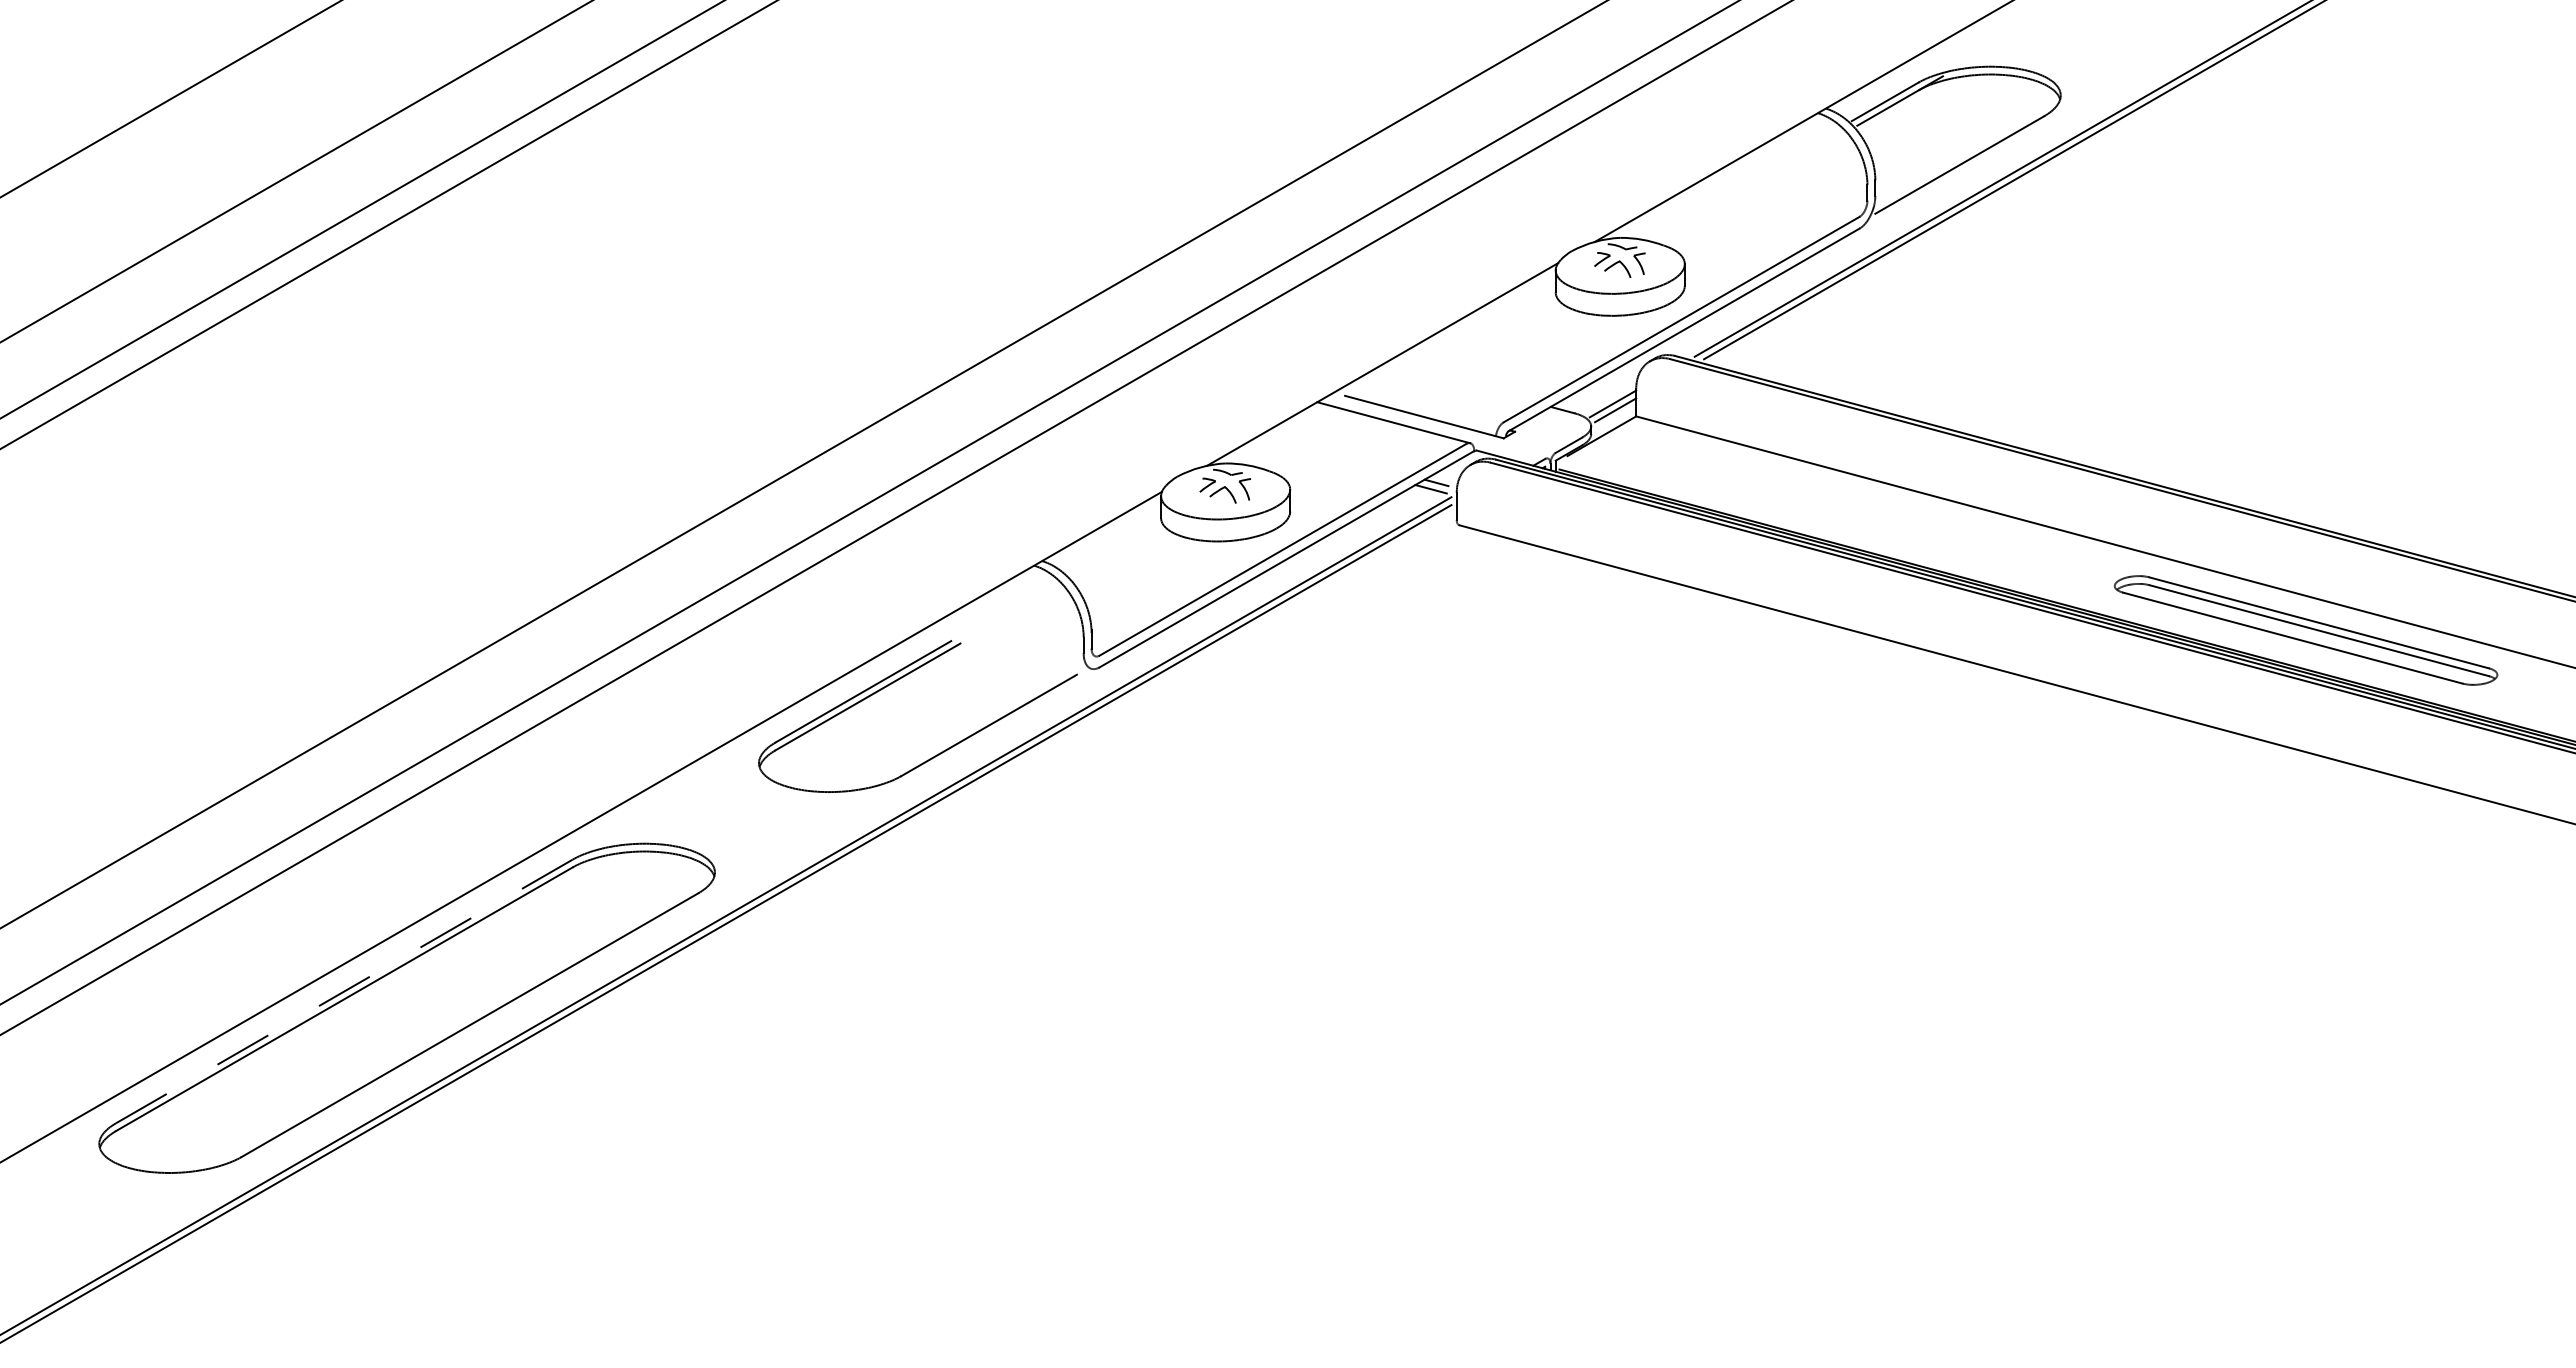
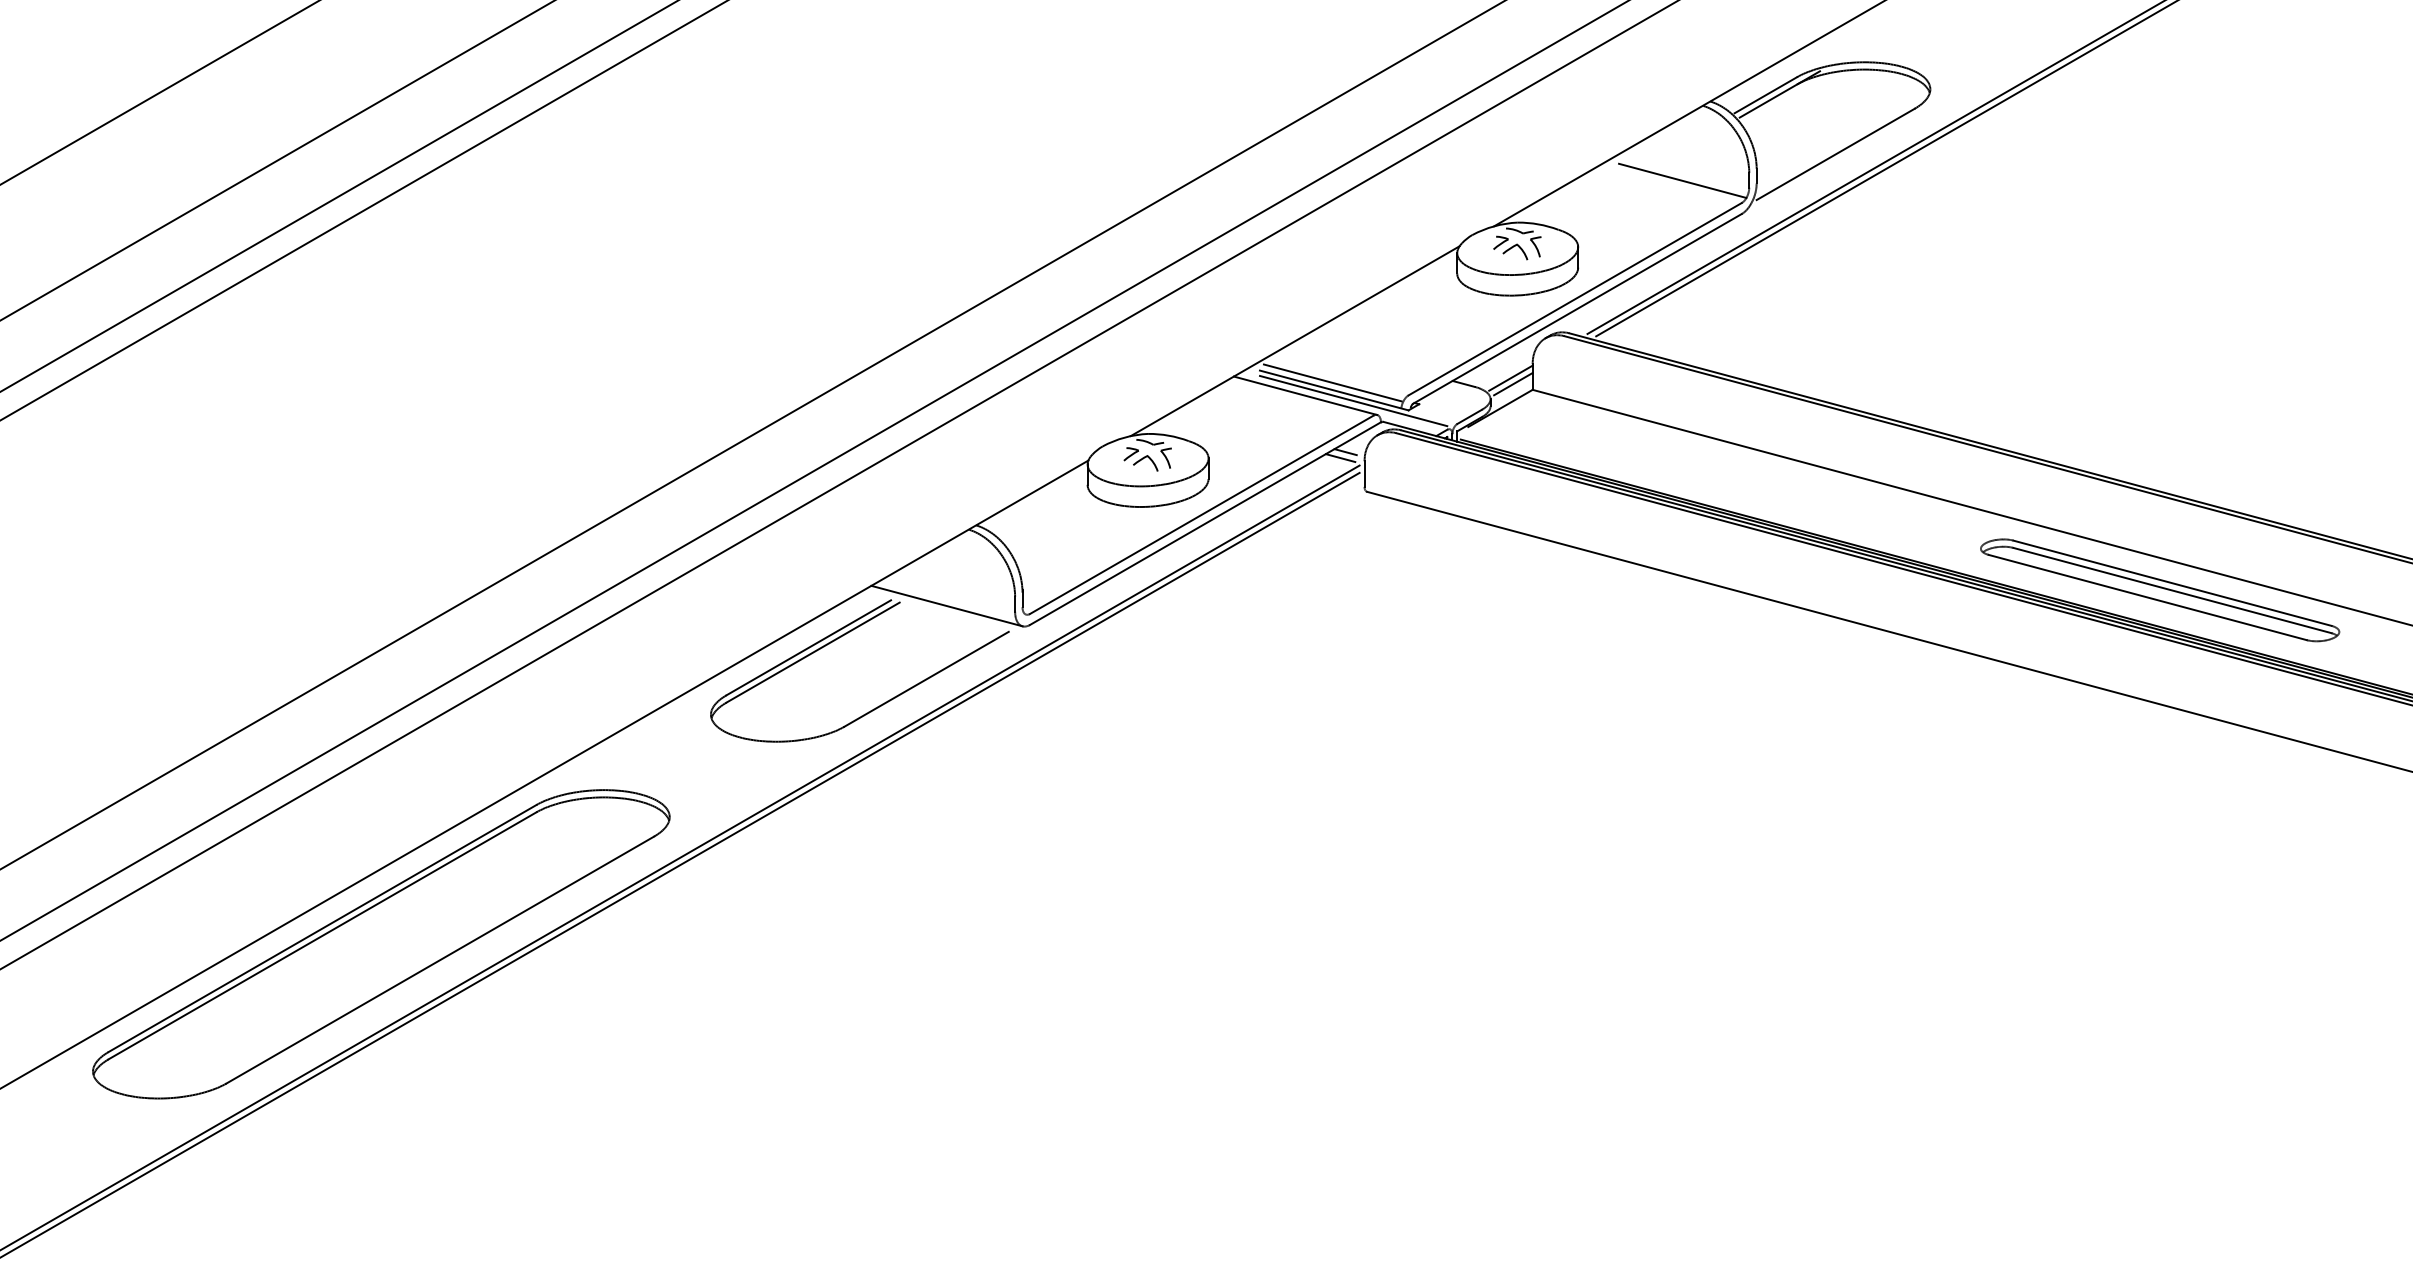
line: (1796, 193) -> (1682, 181), added
line: (1422, 408) -> (1332, 382), added
line: (1445, 428) -> (1354, 401), added
line: (1010, 646) -> (946, 605), added
line: (344, 991) -> (322, 928), dashed -> solid

